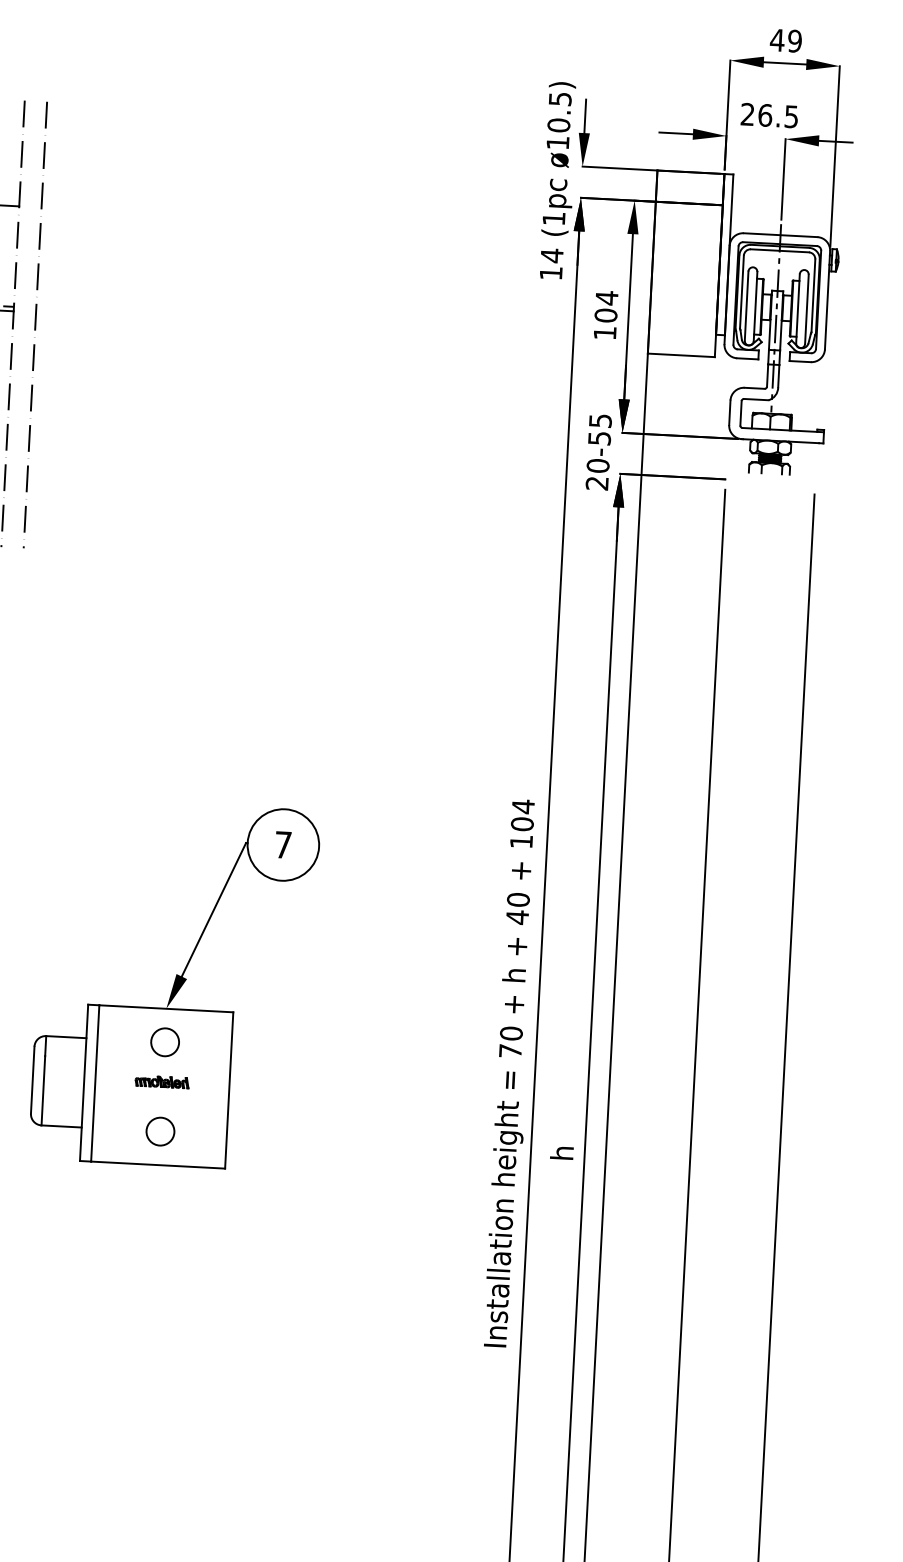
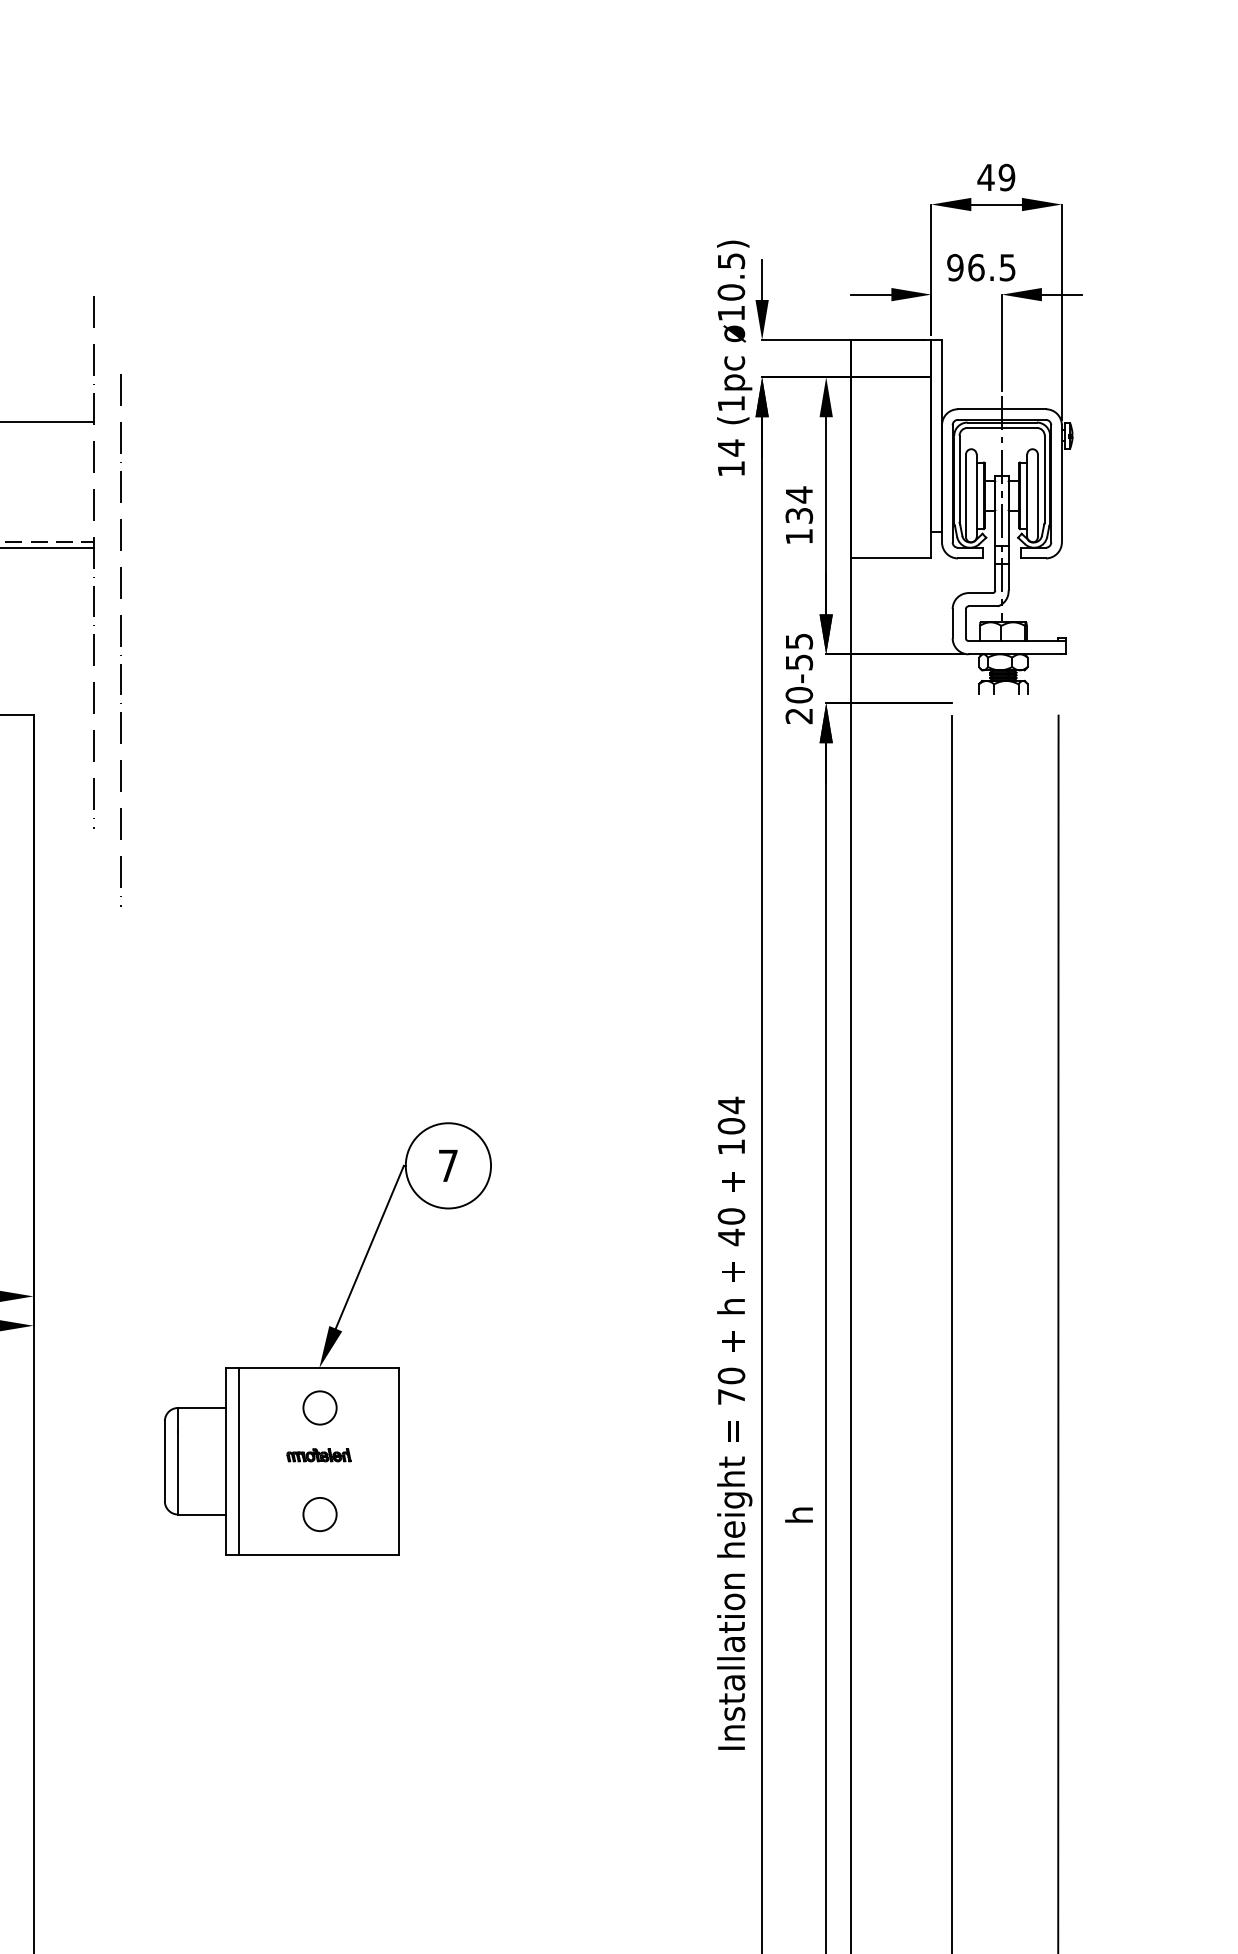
text: (747, 114) -> (955, 267), 26.5 -> 96.5
text: (606, 315) -> (799, 515), 104 -> 134
line: (35, 324) -> (120, 640), moved

